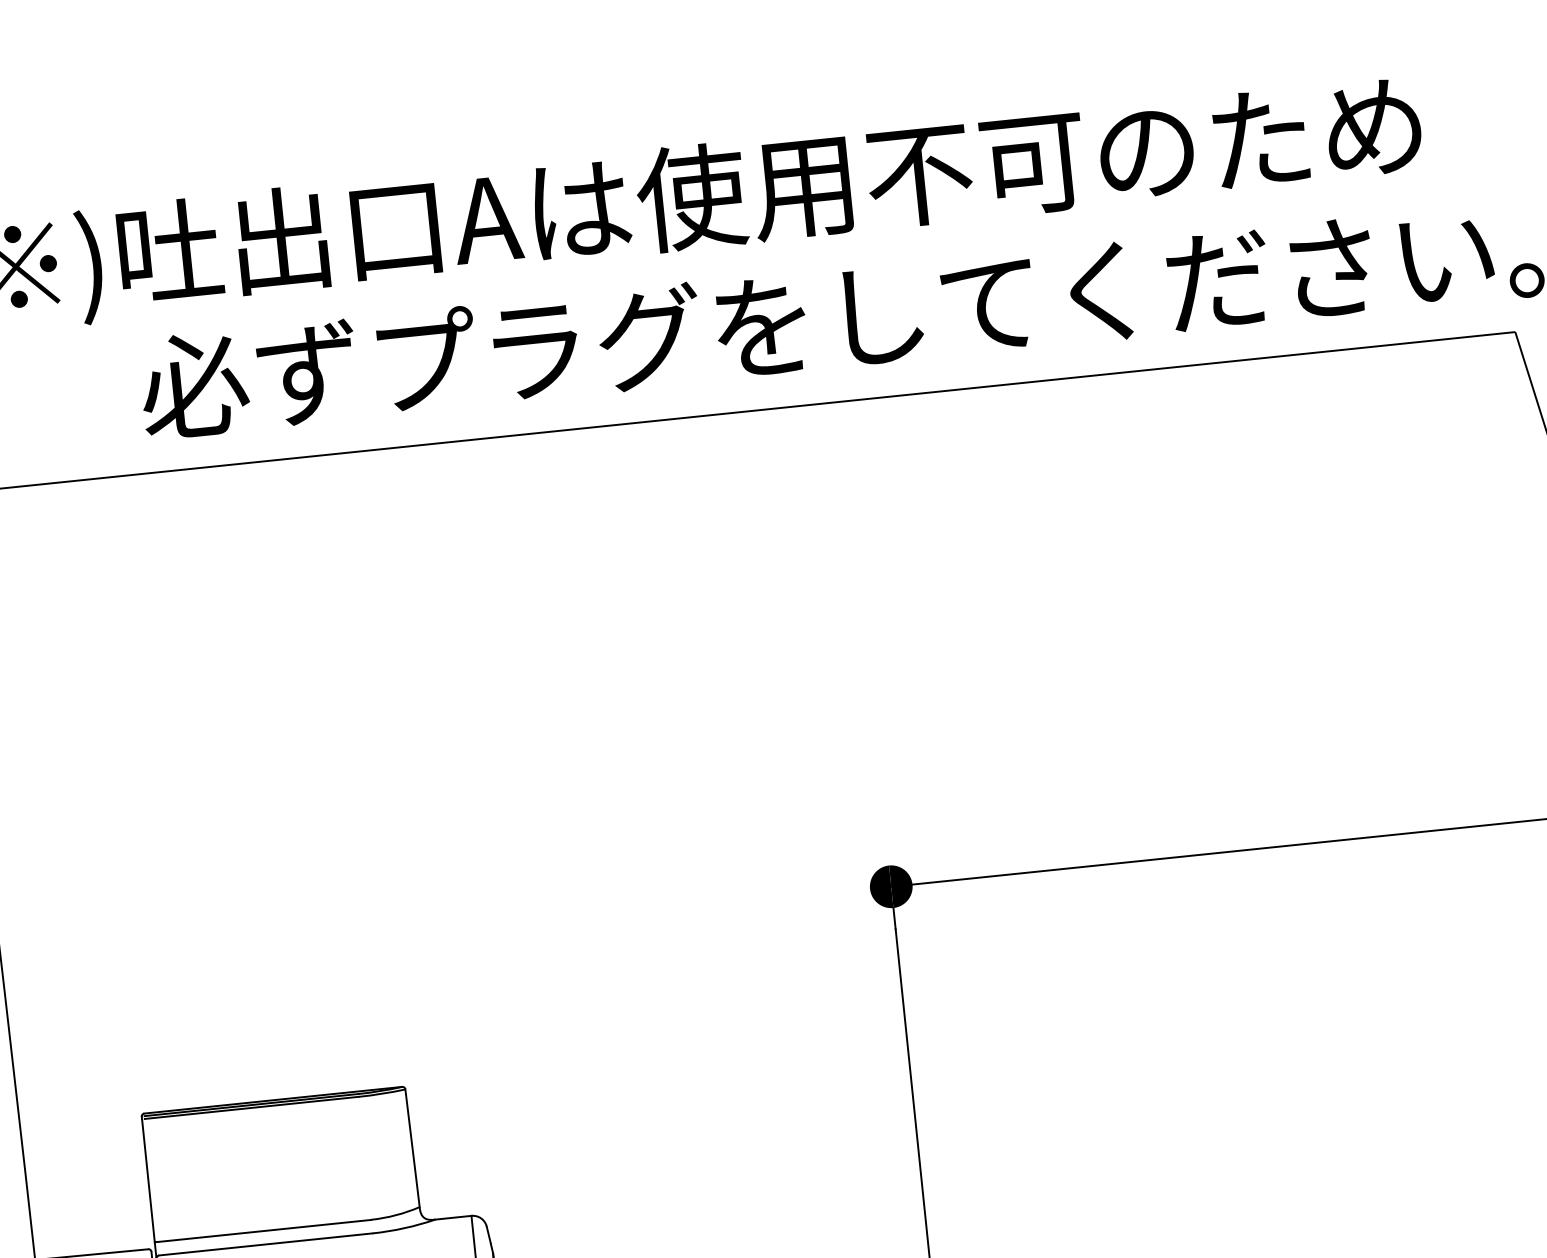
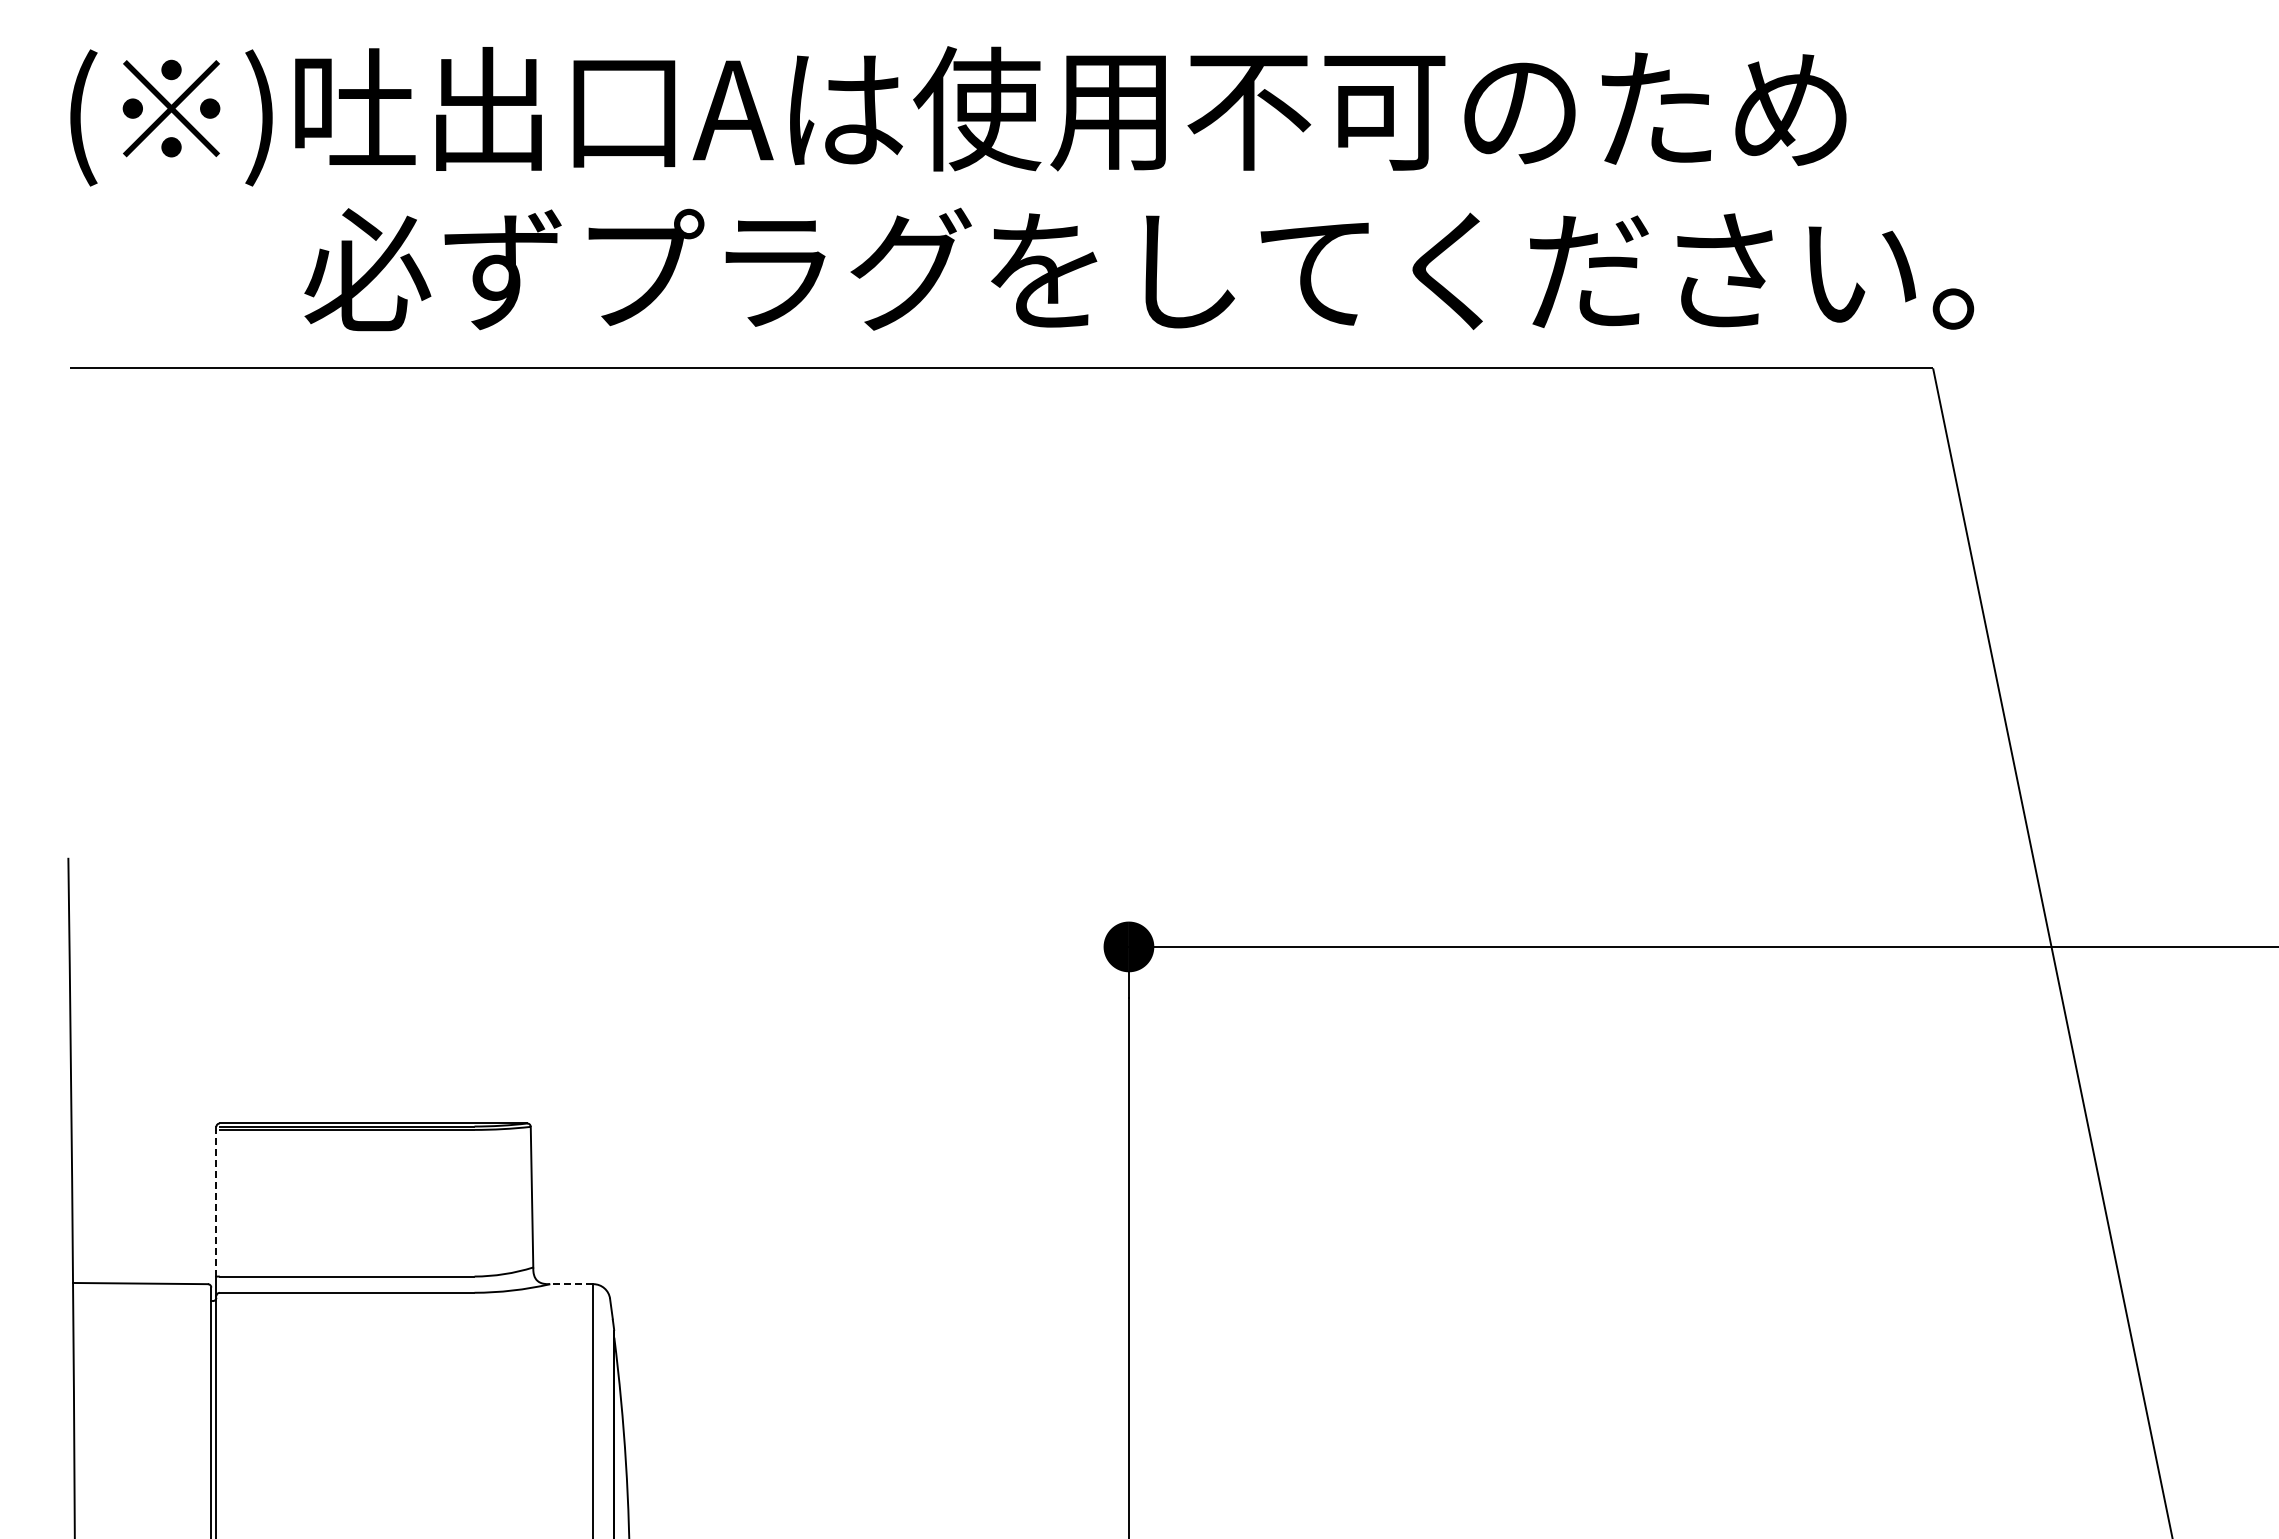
line: (148, 1180) -> (216, 1202), solid -> dashed
line: (453, 1218) -> (571, 1284), solid -> dashed

